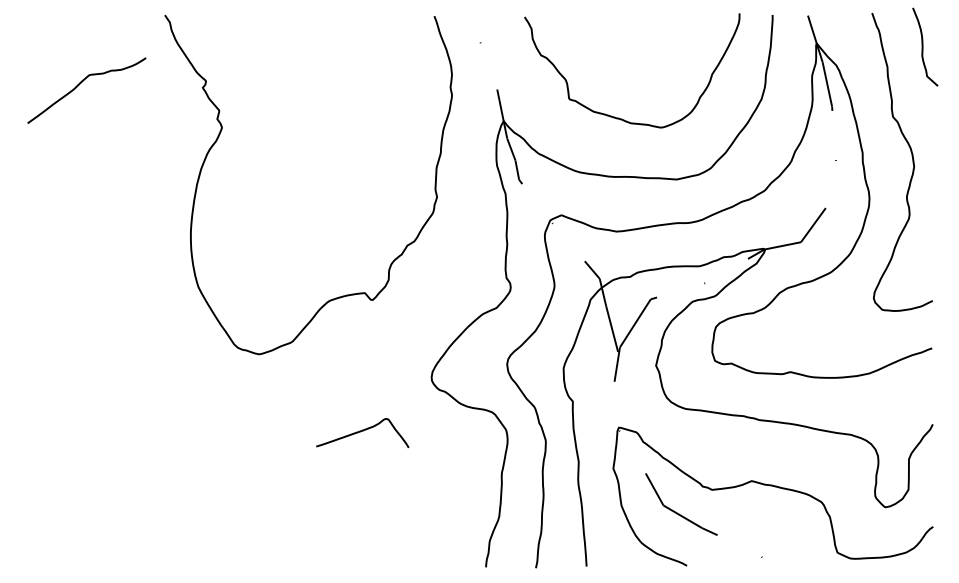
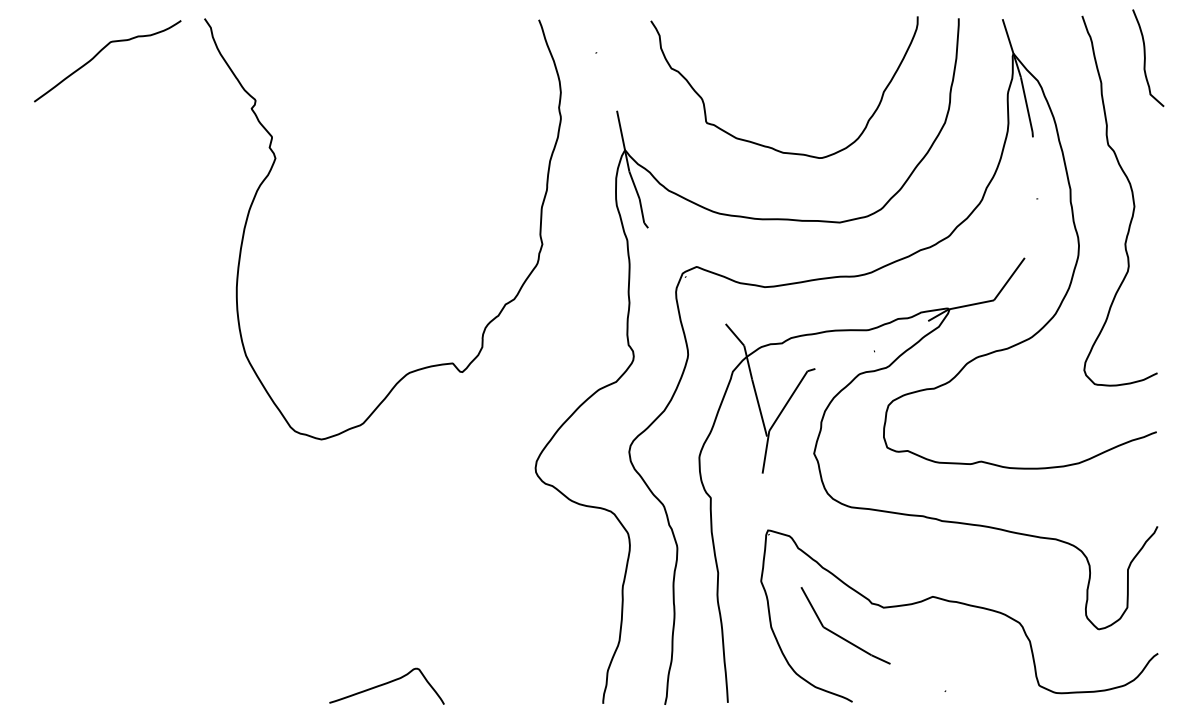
curve: (80, 84) -> (99, 53), moved
curve: (362, 431) -> (386, 684), moved

